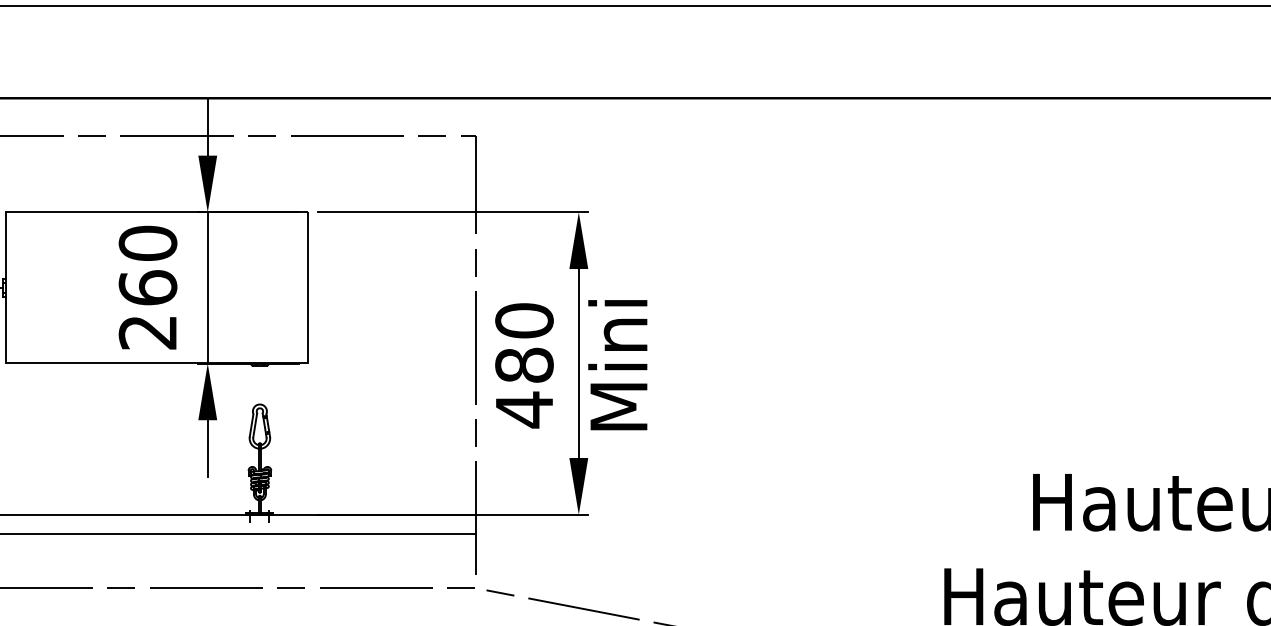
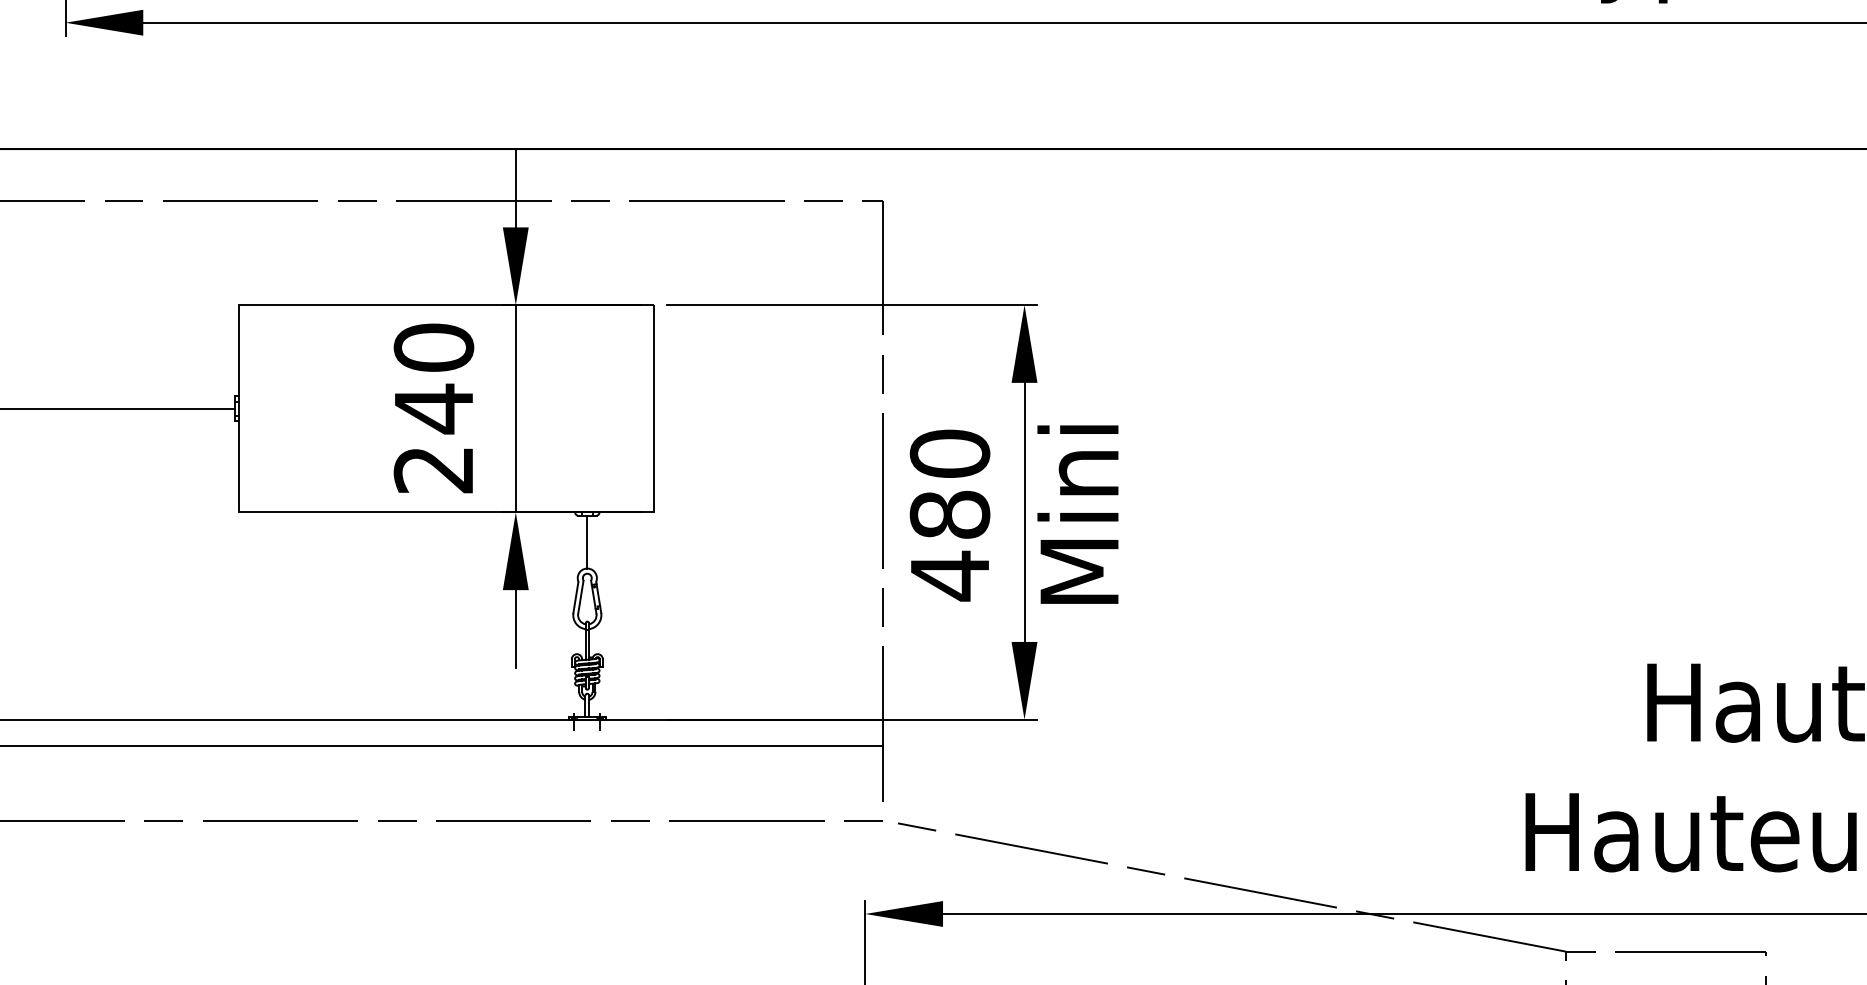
text: (147, 287) -> (433, 408), 260 -> 240
line: (260, 384) -> (587, 541), added

